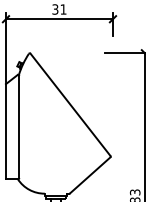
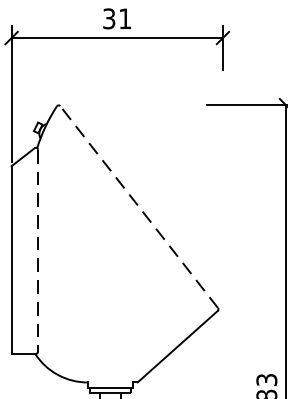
line: (70, 104) -> (139, 206), solid -> dashed
line: (19, 127) -> (38, 251), solid -> dashed

